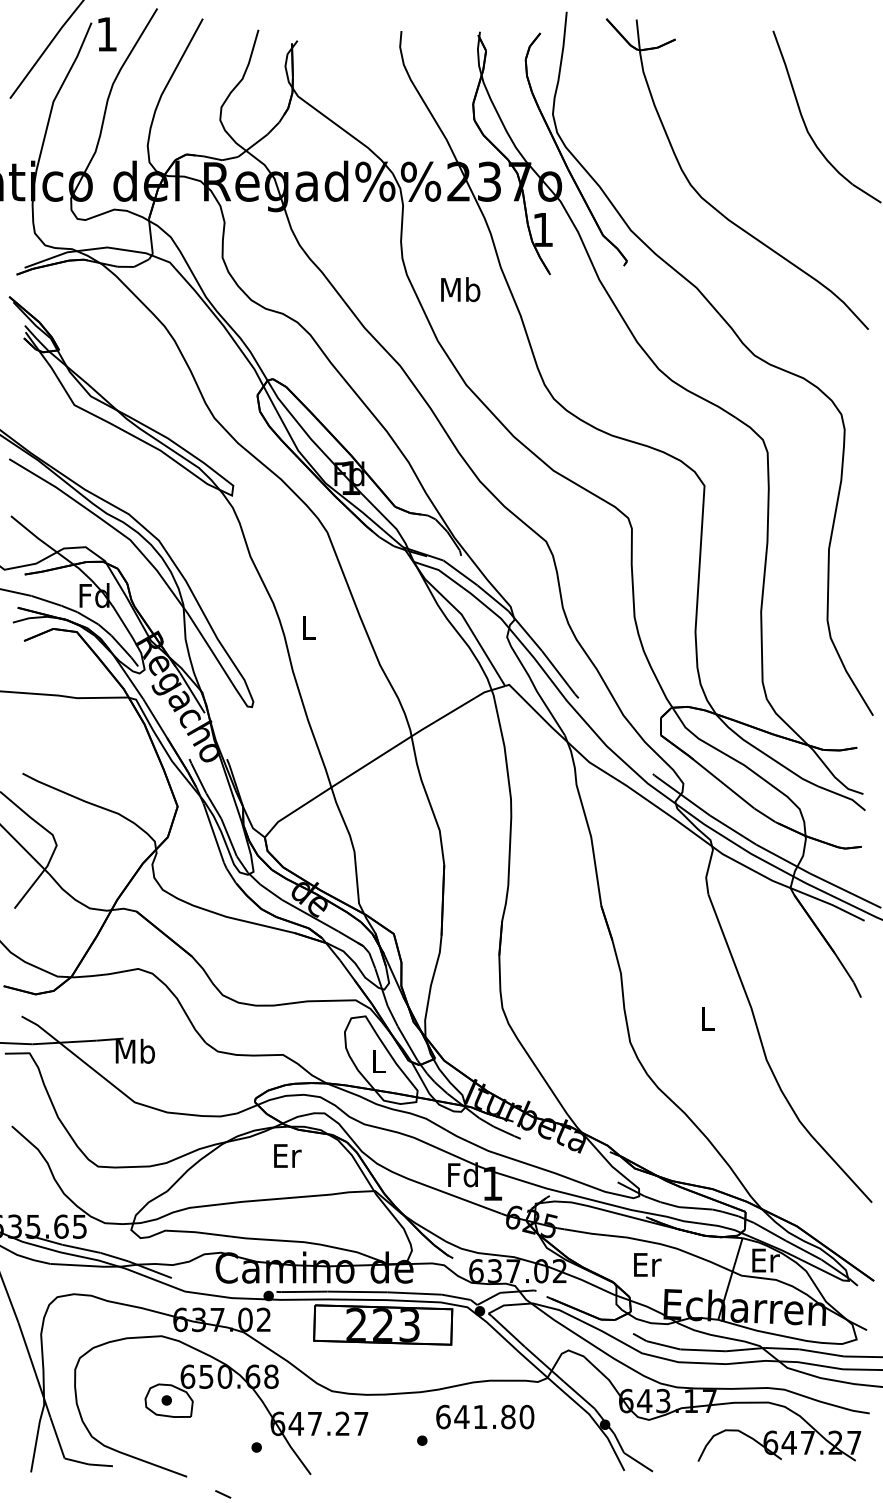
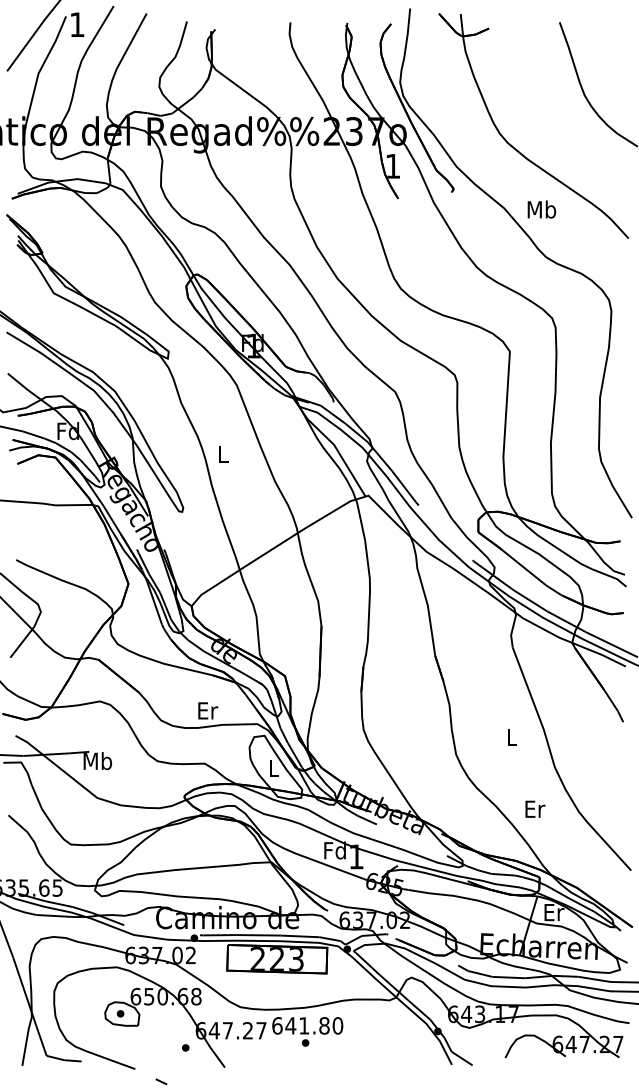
text: (460, 289) -> (541, 209), moved
text: (287, 1155) -> (208, 710), moved
text: (647, 1264) -> (535, 808), moved
text: (485, 1416) -> (307, 1025), moved

